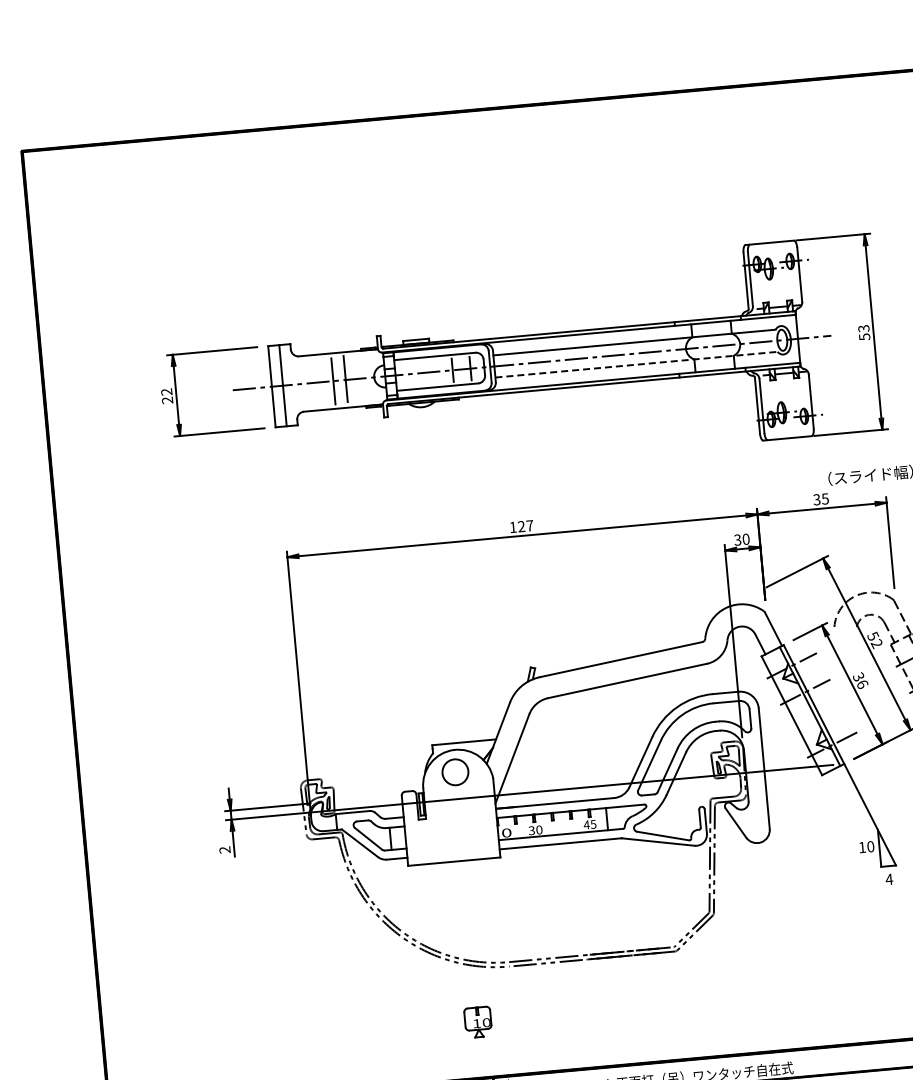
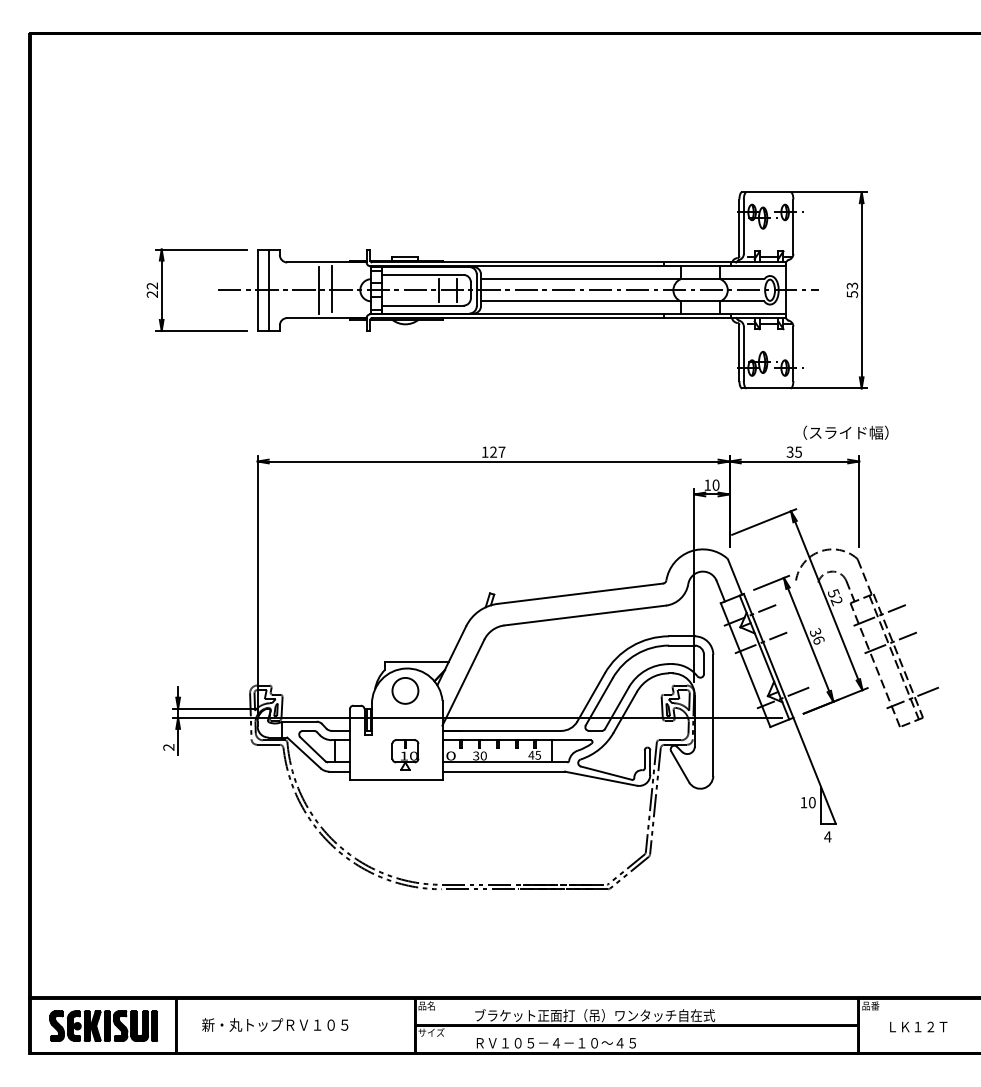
line: (636, 364) -> (622, 301), dashed -> solid
text: (737, 539) -> (707, 484), 30 -> 10
part: (478, 1021) -> (405, 754), moved

